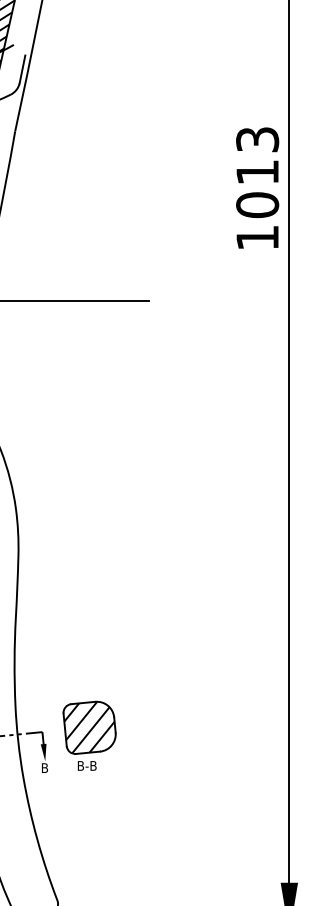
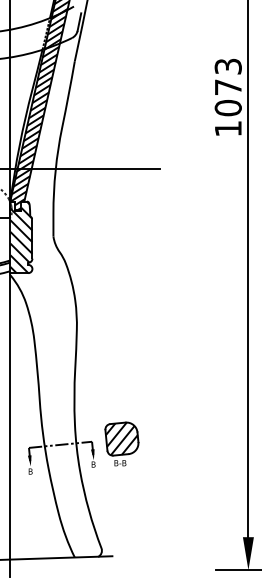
text: (257, 171) -> (228, 86), 1013 -> 1073

